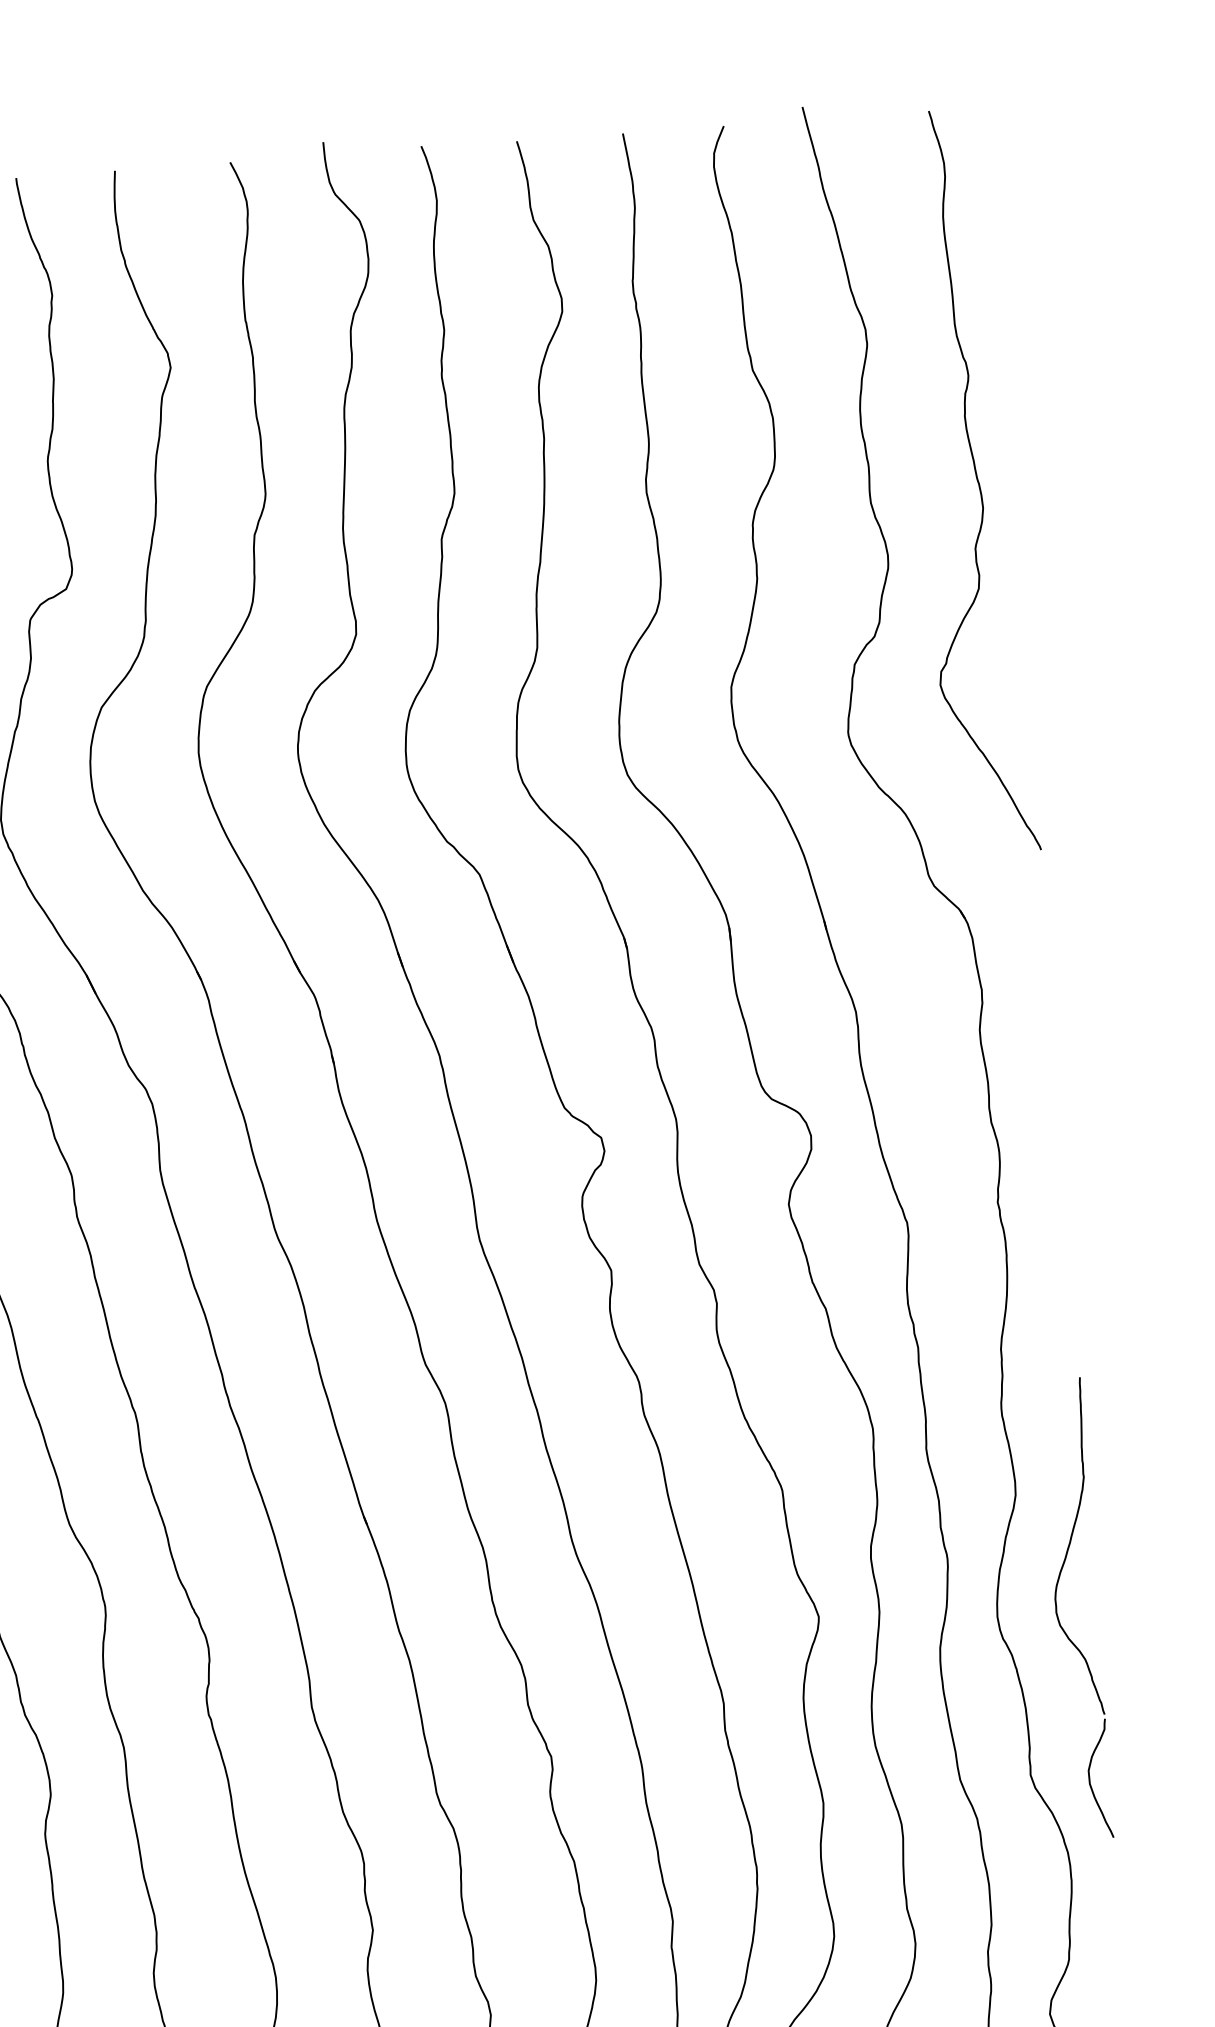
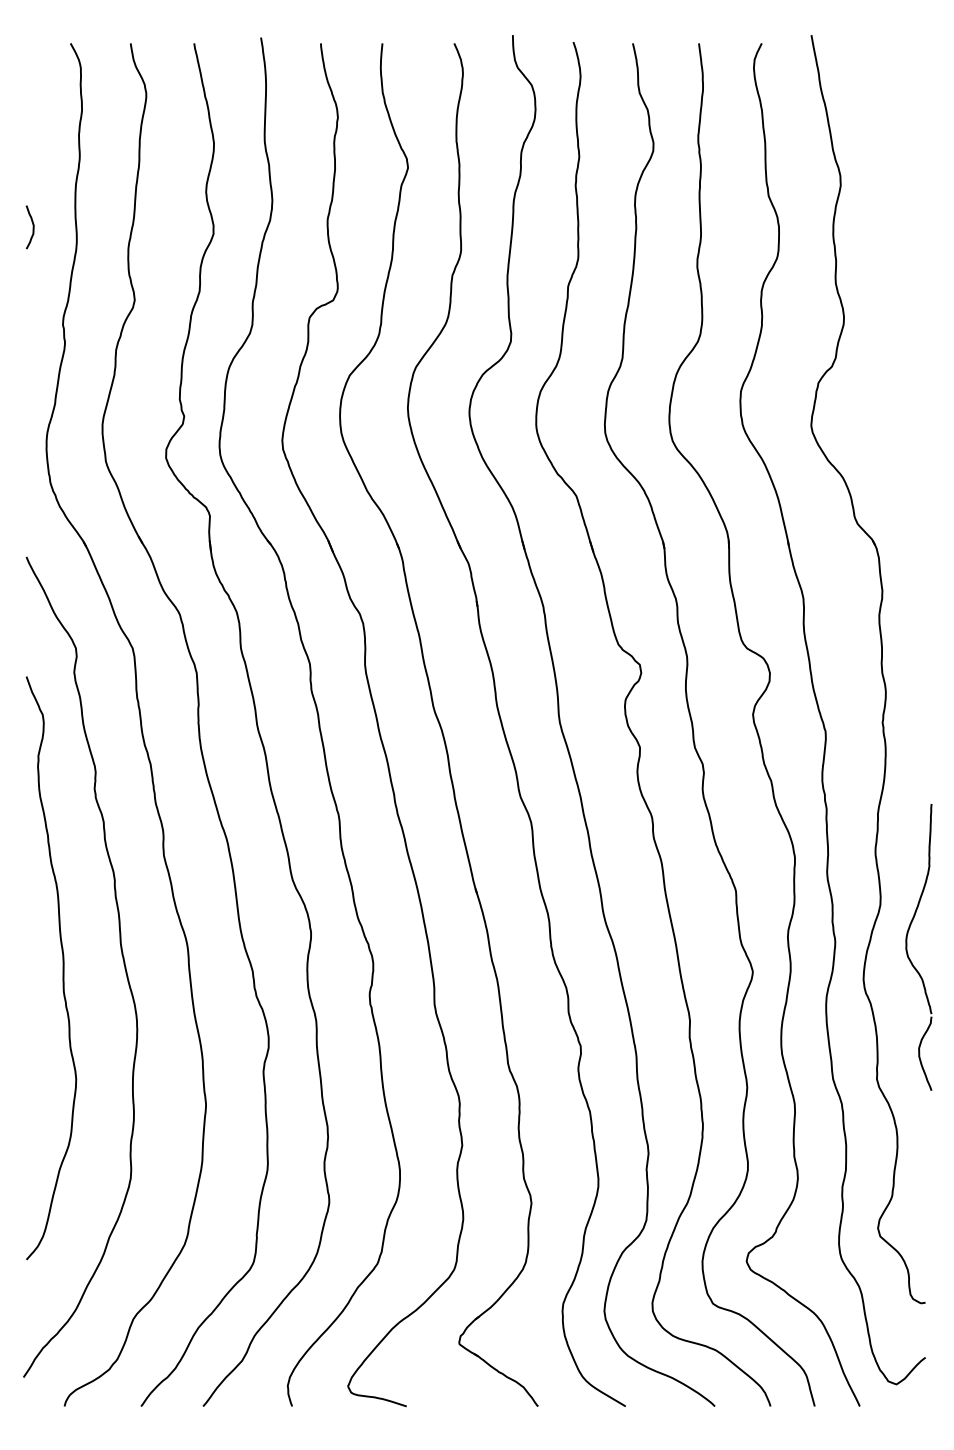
curve: (974, 477) -> (901, 272), removed
part: (1058, 1610) -> (907, 947), moved

